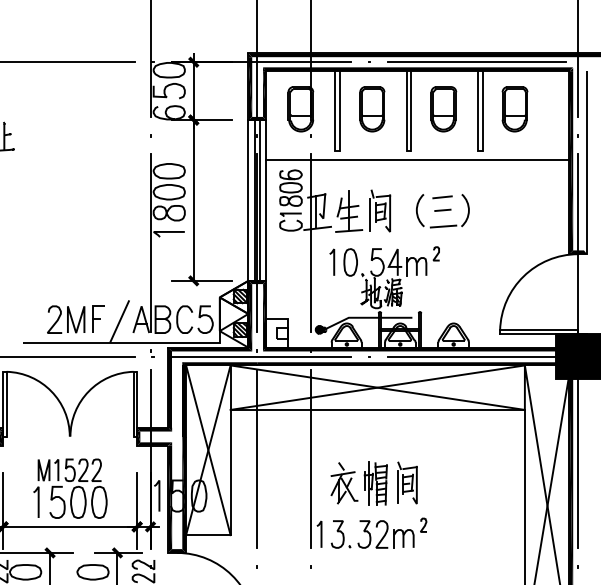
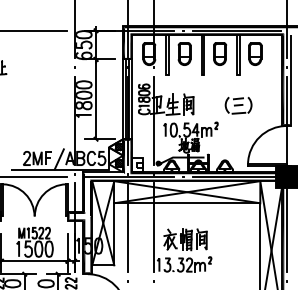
line: (416, 160) -> (206, 79), removed
part: (442, 210) -> (238, 105), moved
fill: (210, 349) -> (104, 173), removed

